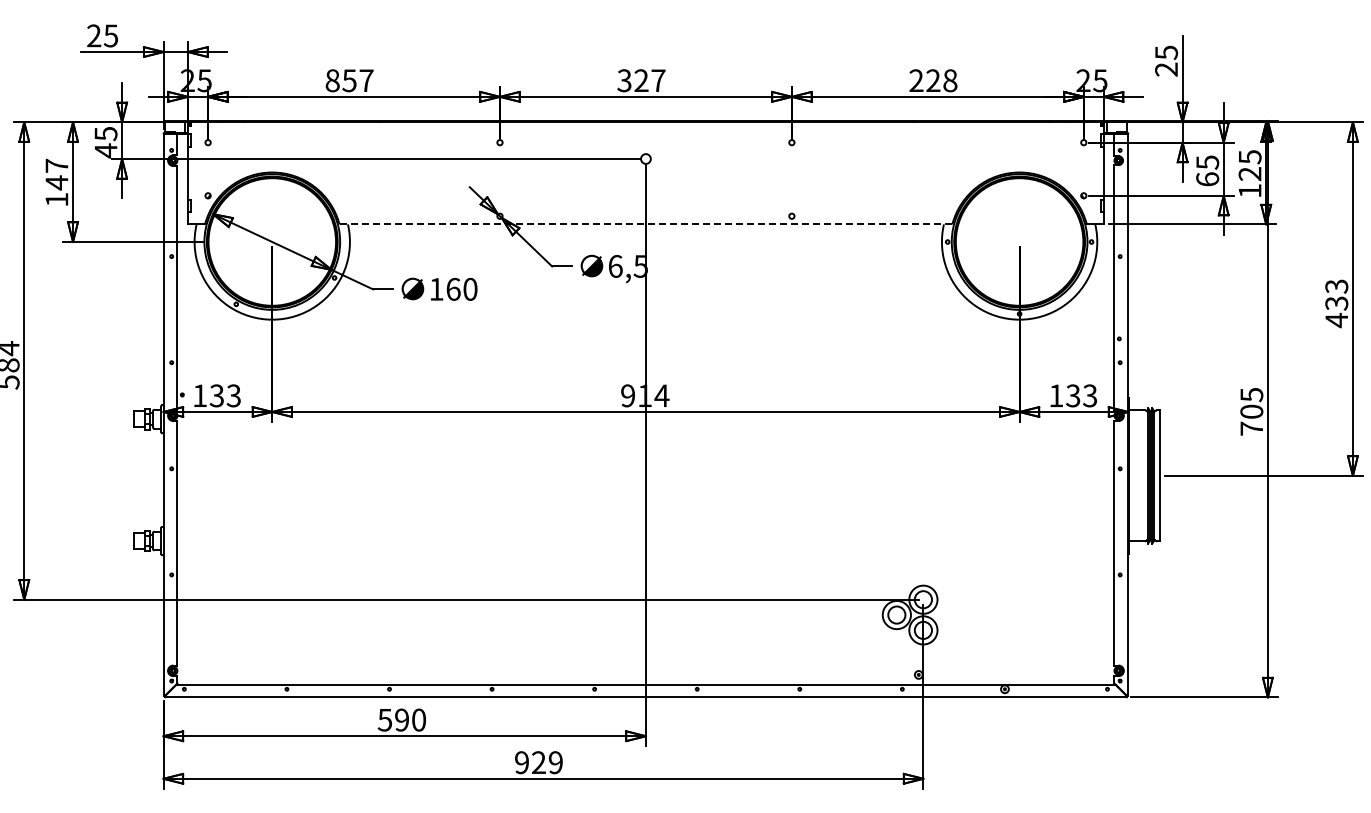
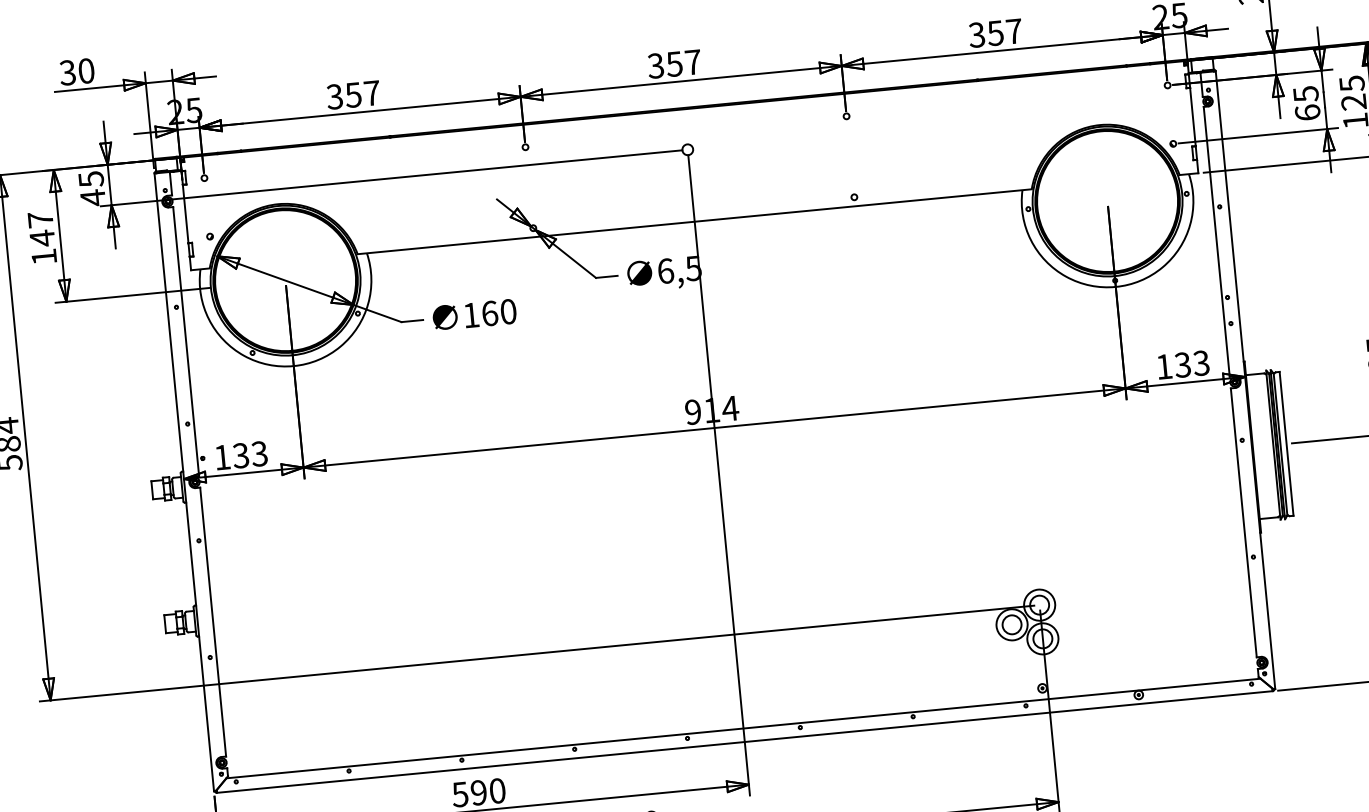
text: (102, 35) -> (76, 71), 25 -> 30
text: (332, 80) -> (334, 96), 857 -> 357
text: (641, 80) -> (674, 63), 327 -> 357
text: (933, 80) -> (995, 32), 228 -> 357
line: (645, 224) -> (694, 221), dashed -> solid

